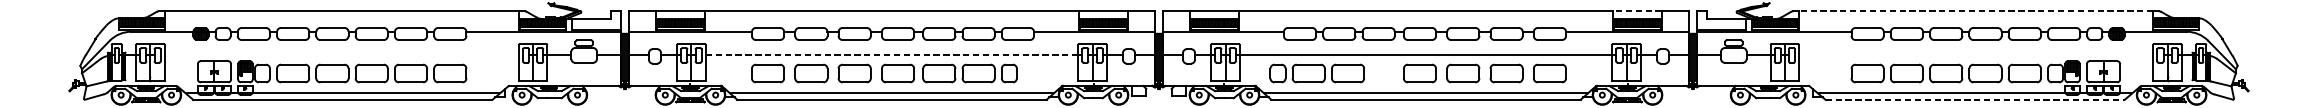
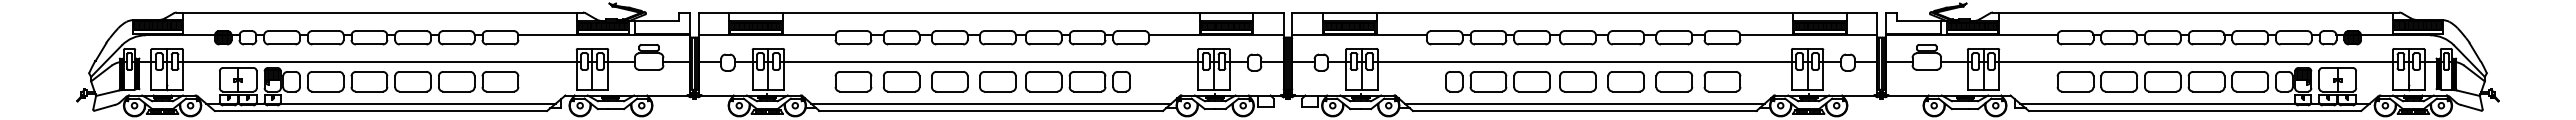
line: (1637, 11) -> (1819, 12), dashed -> solid
line: (1976, 11) -> (2196, 12), dashed -> solid
line: (341, 55) -> (379, 61), added
line: (889, 55) -> (988, 61), dashed -> solid
line: (1975, 55) -> (2195, 61), added
part: (1316, 73) -> (1497, 81), moved
line: (1975, 99) -> (2195, 110), dashed -> solid

